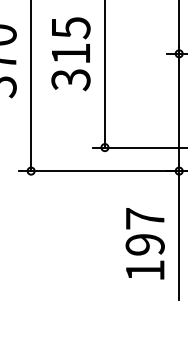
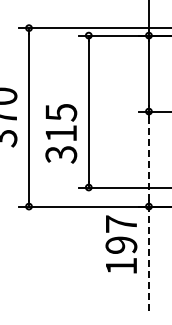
text: (71, 53) -> (61, 133), moved
line: (178, 113) -> (148, 159), solid -> dashed
line: (178, 235) -> (148, 258), solid -> dashed
text: (145, 243) -> (121, 244), moved

